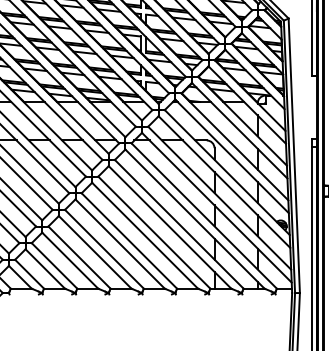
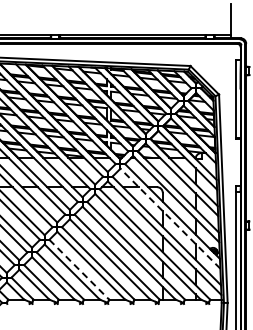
line: (224, 181) -> (170, 218), solid -> dashed
line: (104, 250) -> (79, 270), solid -> dashed

